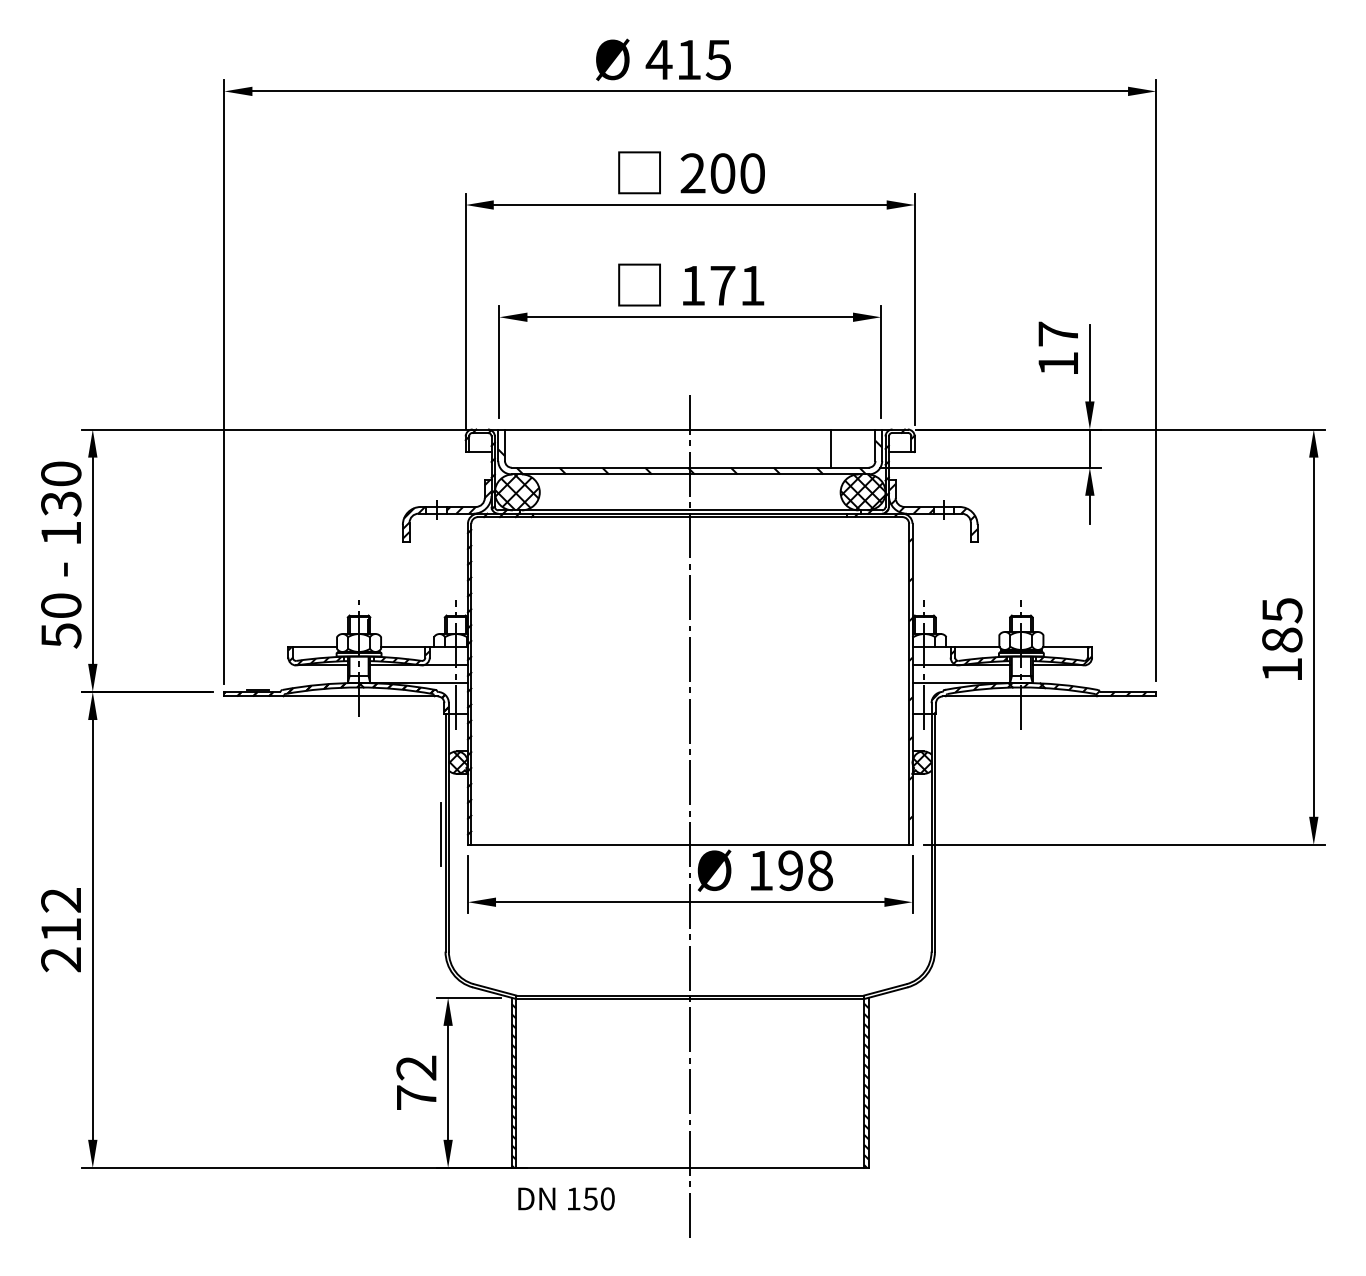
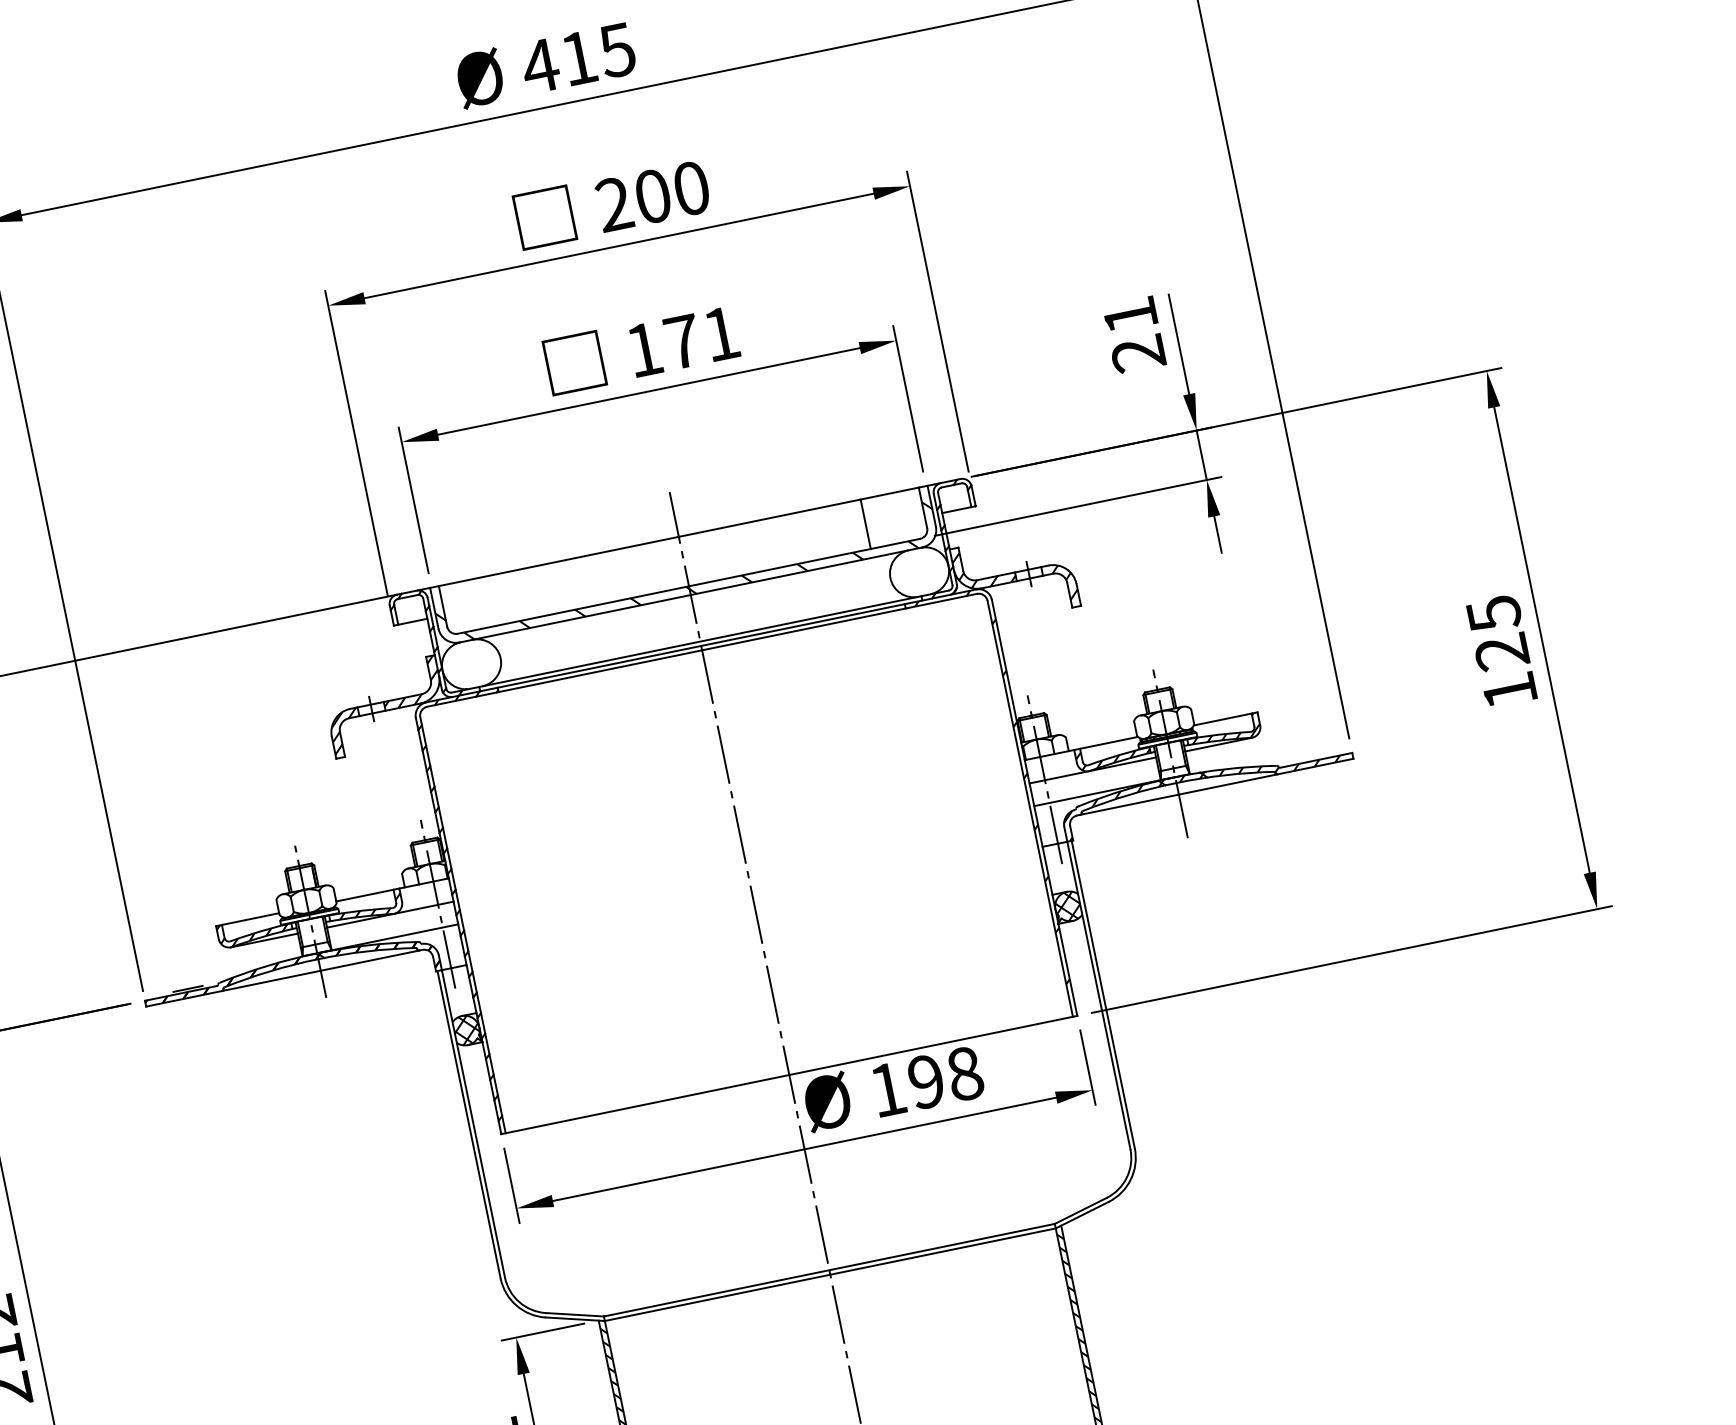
text: (1057, 348) -> (1133, 334), 17 -> 21
hatch: (517, 492) -> (471, 664), removed
hatch: (862, 492) -> (918, 572), removed
text: (1282, 639) -> (1502, 651), 185 -> 125
line: (441, 834) -> (464, 1127), removed

